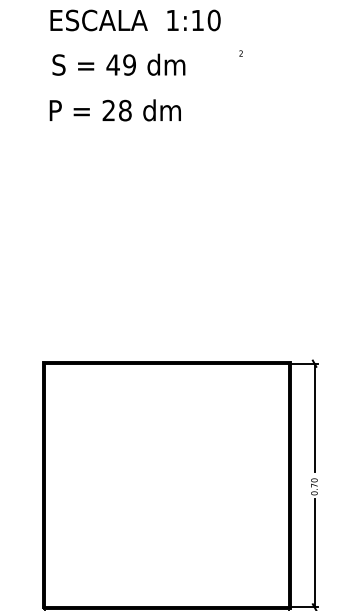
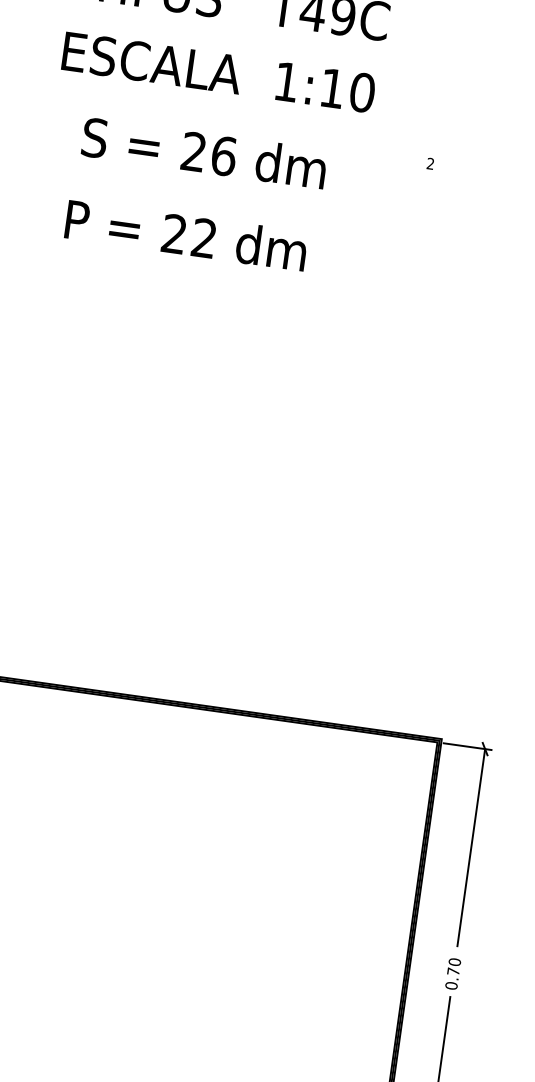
text: (135, 20) -> (218, 72), moved
text: (121, 64) -> (209, 153), 49 -> 26
text: (125, 110) -> (204, 238), 28 -> 22

